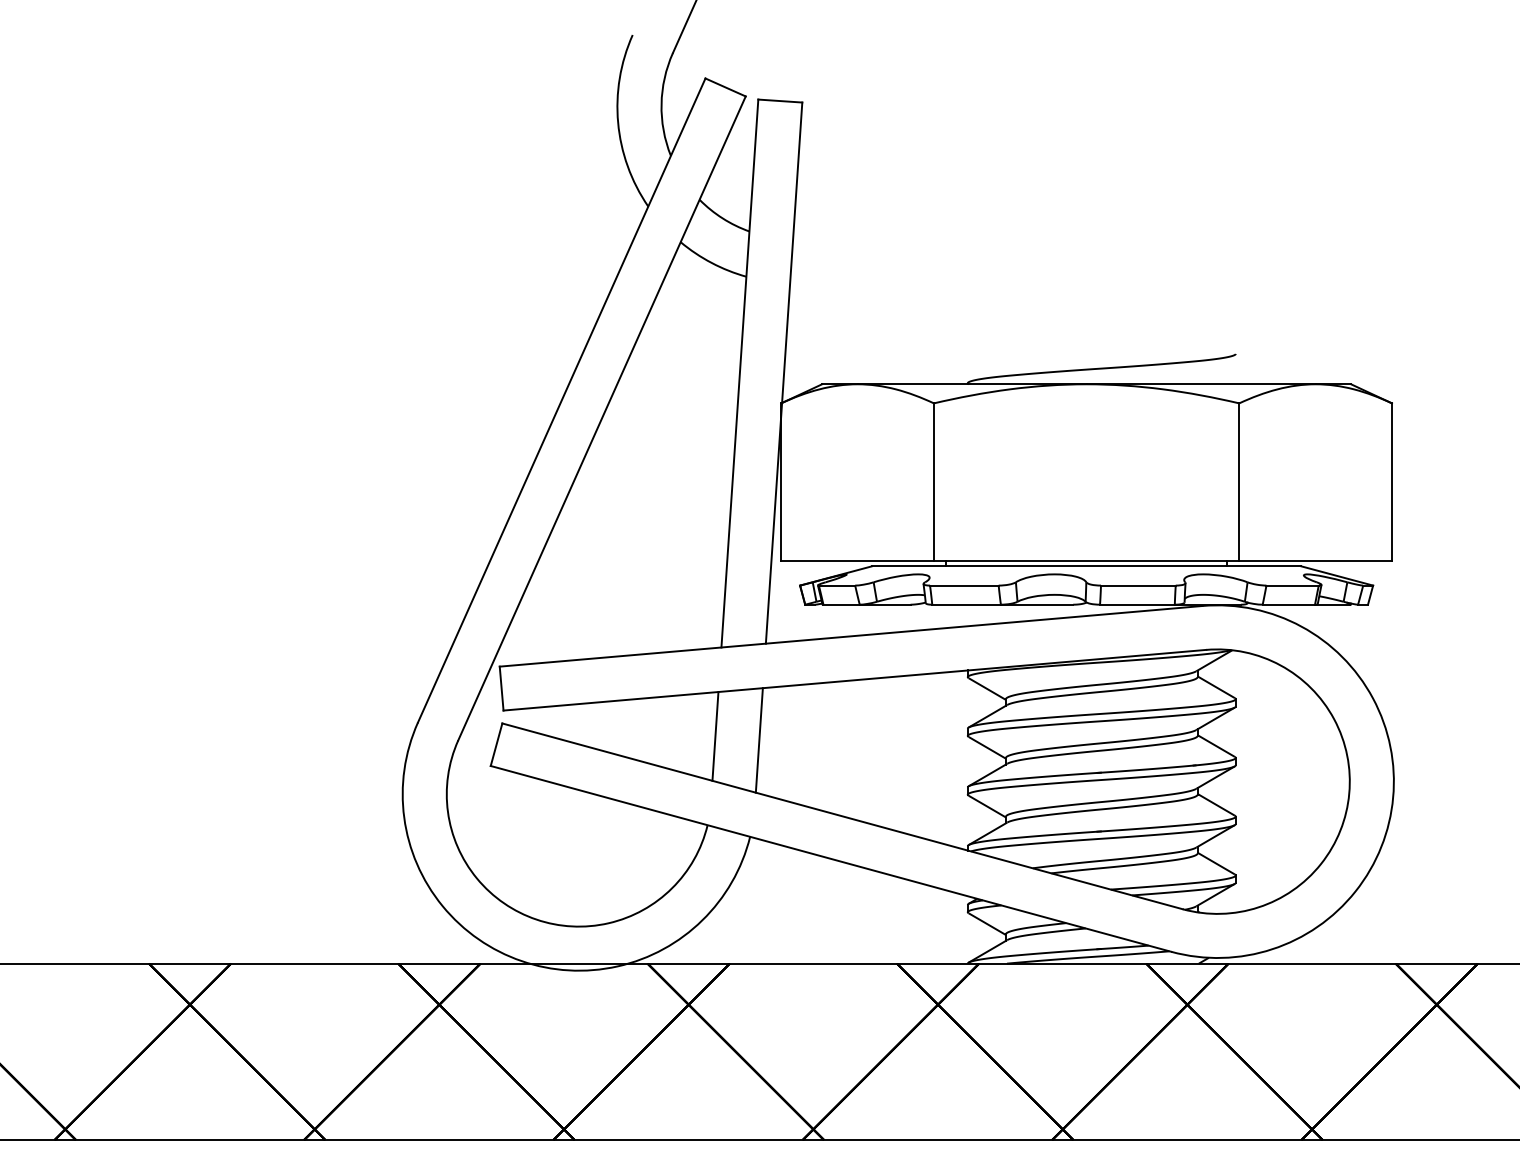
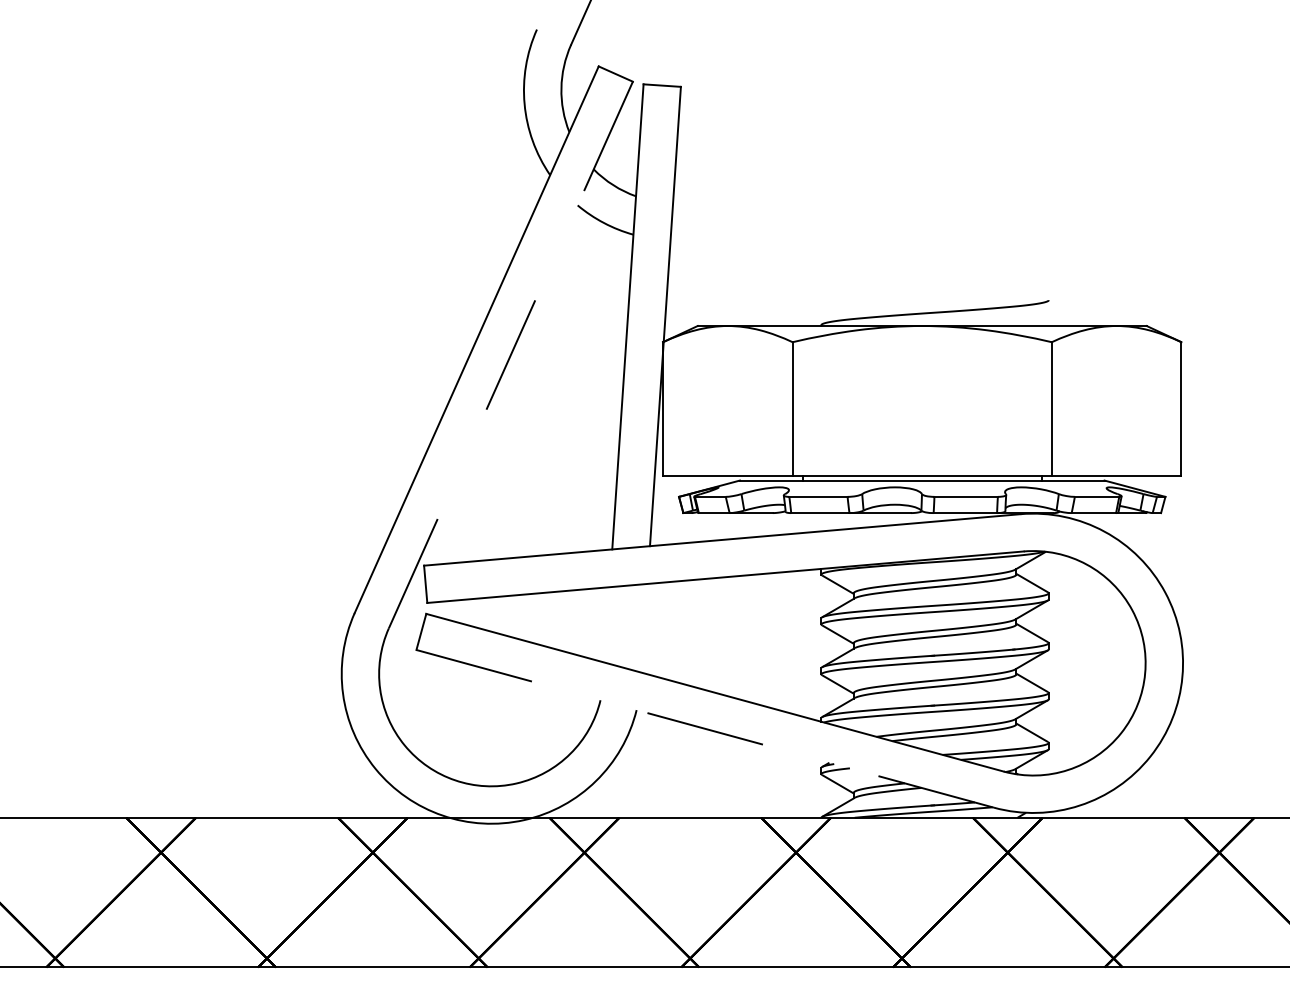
line: (602, 418) -> (511, 355), solid -> dashed
line: (715, 736) -> (607, 624), removed
line: (758, 740) -> (643, 628), removed
line: (830, 858) -> (704, 728), solid -> dashed

